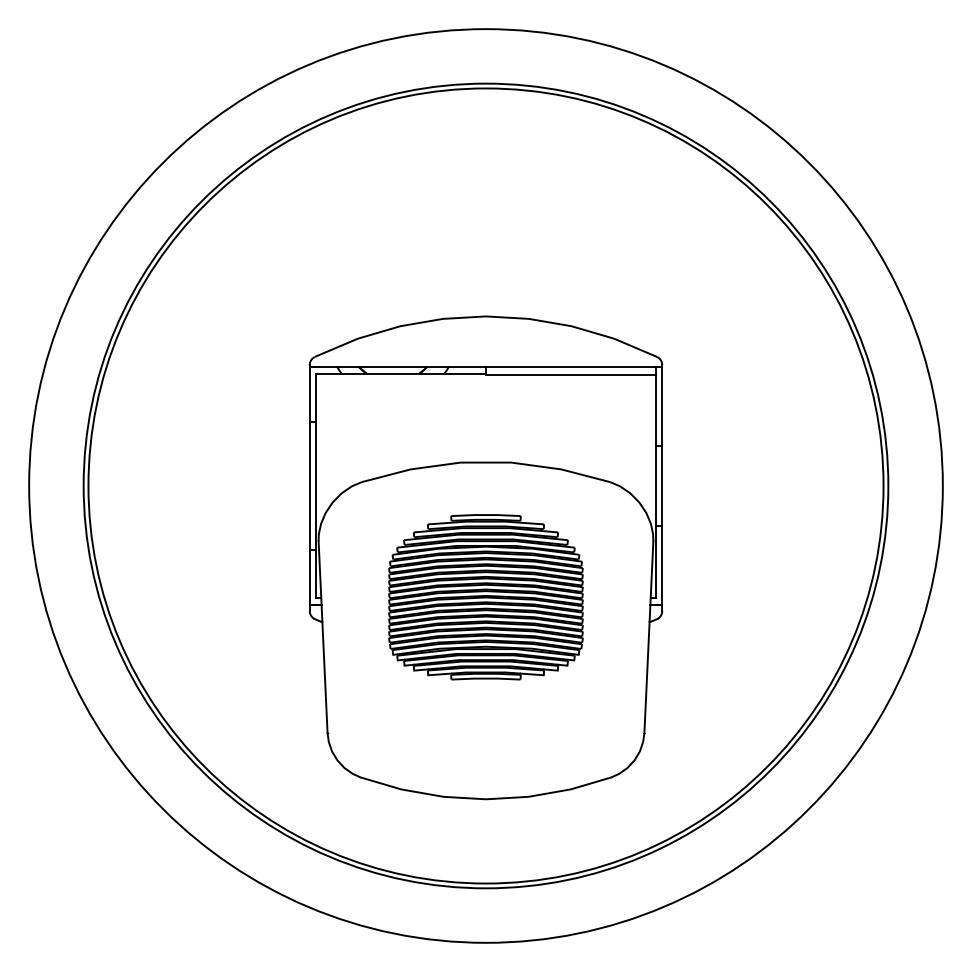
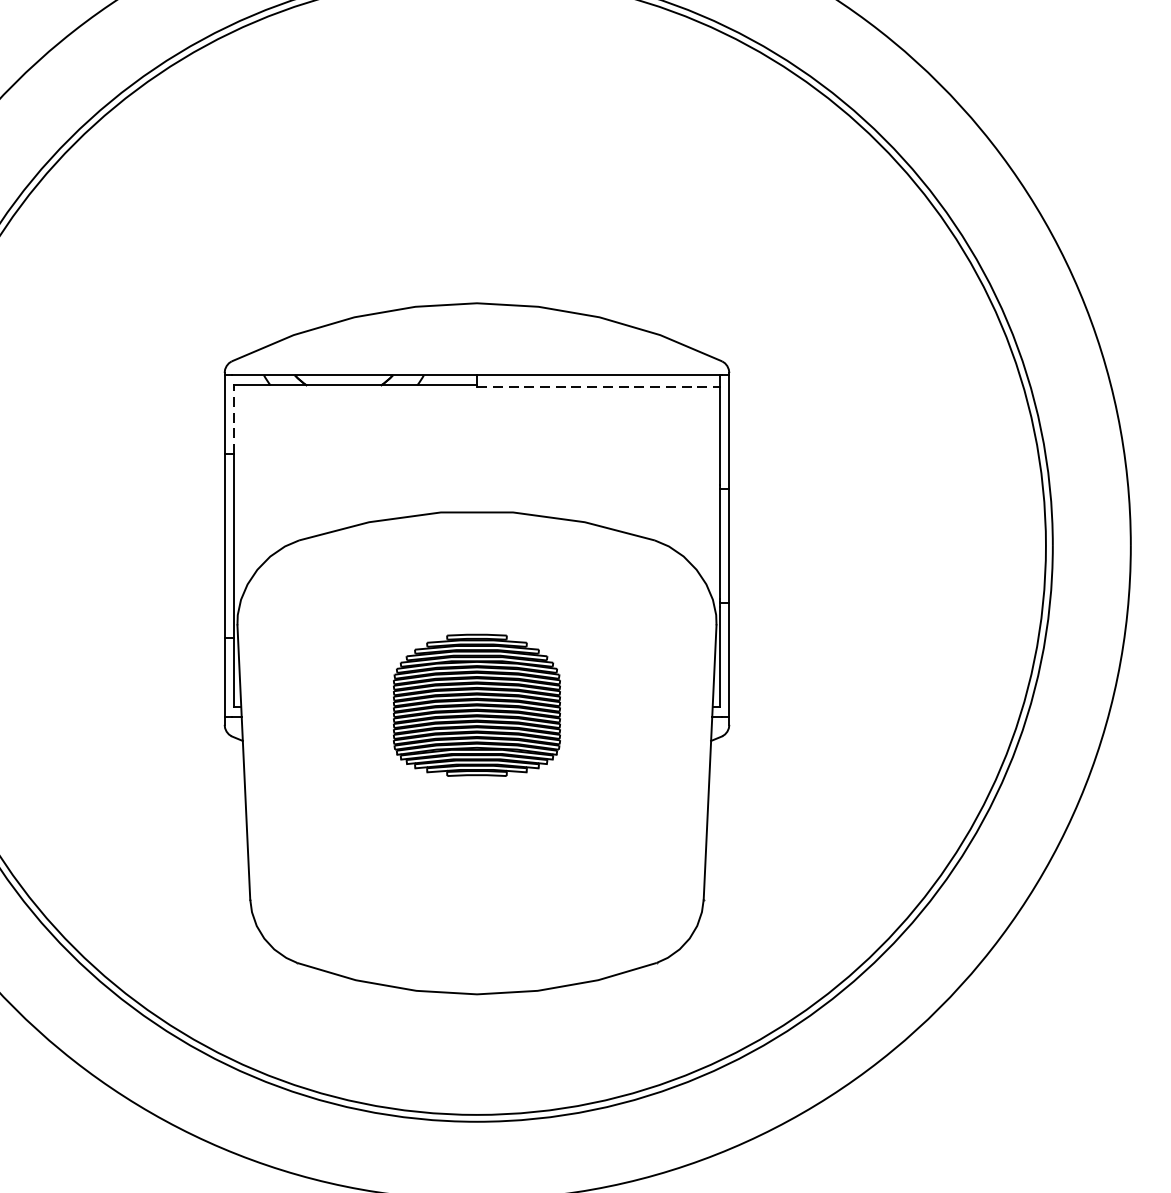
line: (570, 375) -> (597, 387), solid -> dashed
line: (316, 397) -> (234, 419), solid -> dashed
part: (485, 597) -> (476, 705), size x0.6

